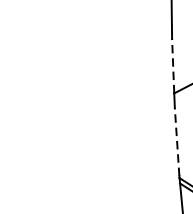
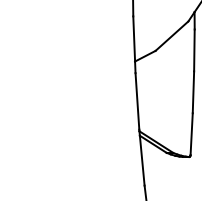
line: (173, 65) -> (134, 38), dashed -> solid
line: (177, 140) -> (137, 100), dashed -> solid

